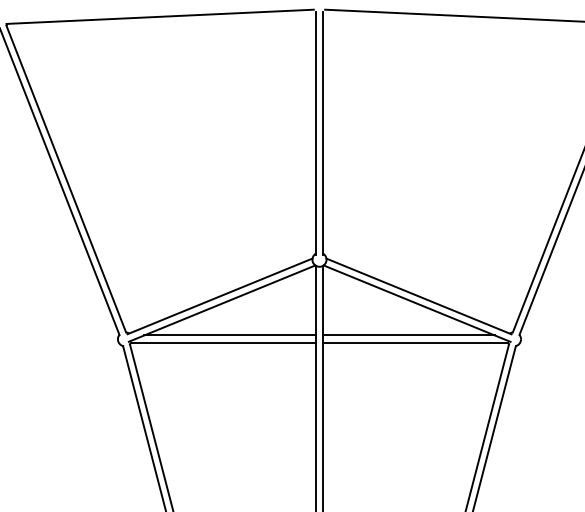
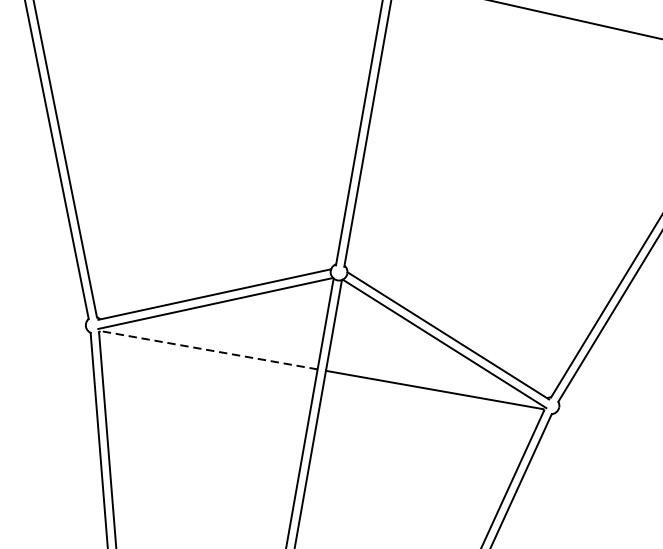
line: (229, 335) -> (217, 342), removed
line: (408, 335) -> (427, 379), removed
line: (223, 343) -> (209, 350), solid -> dashed

